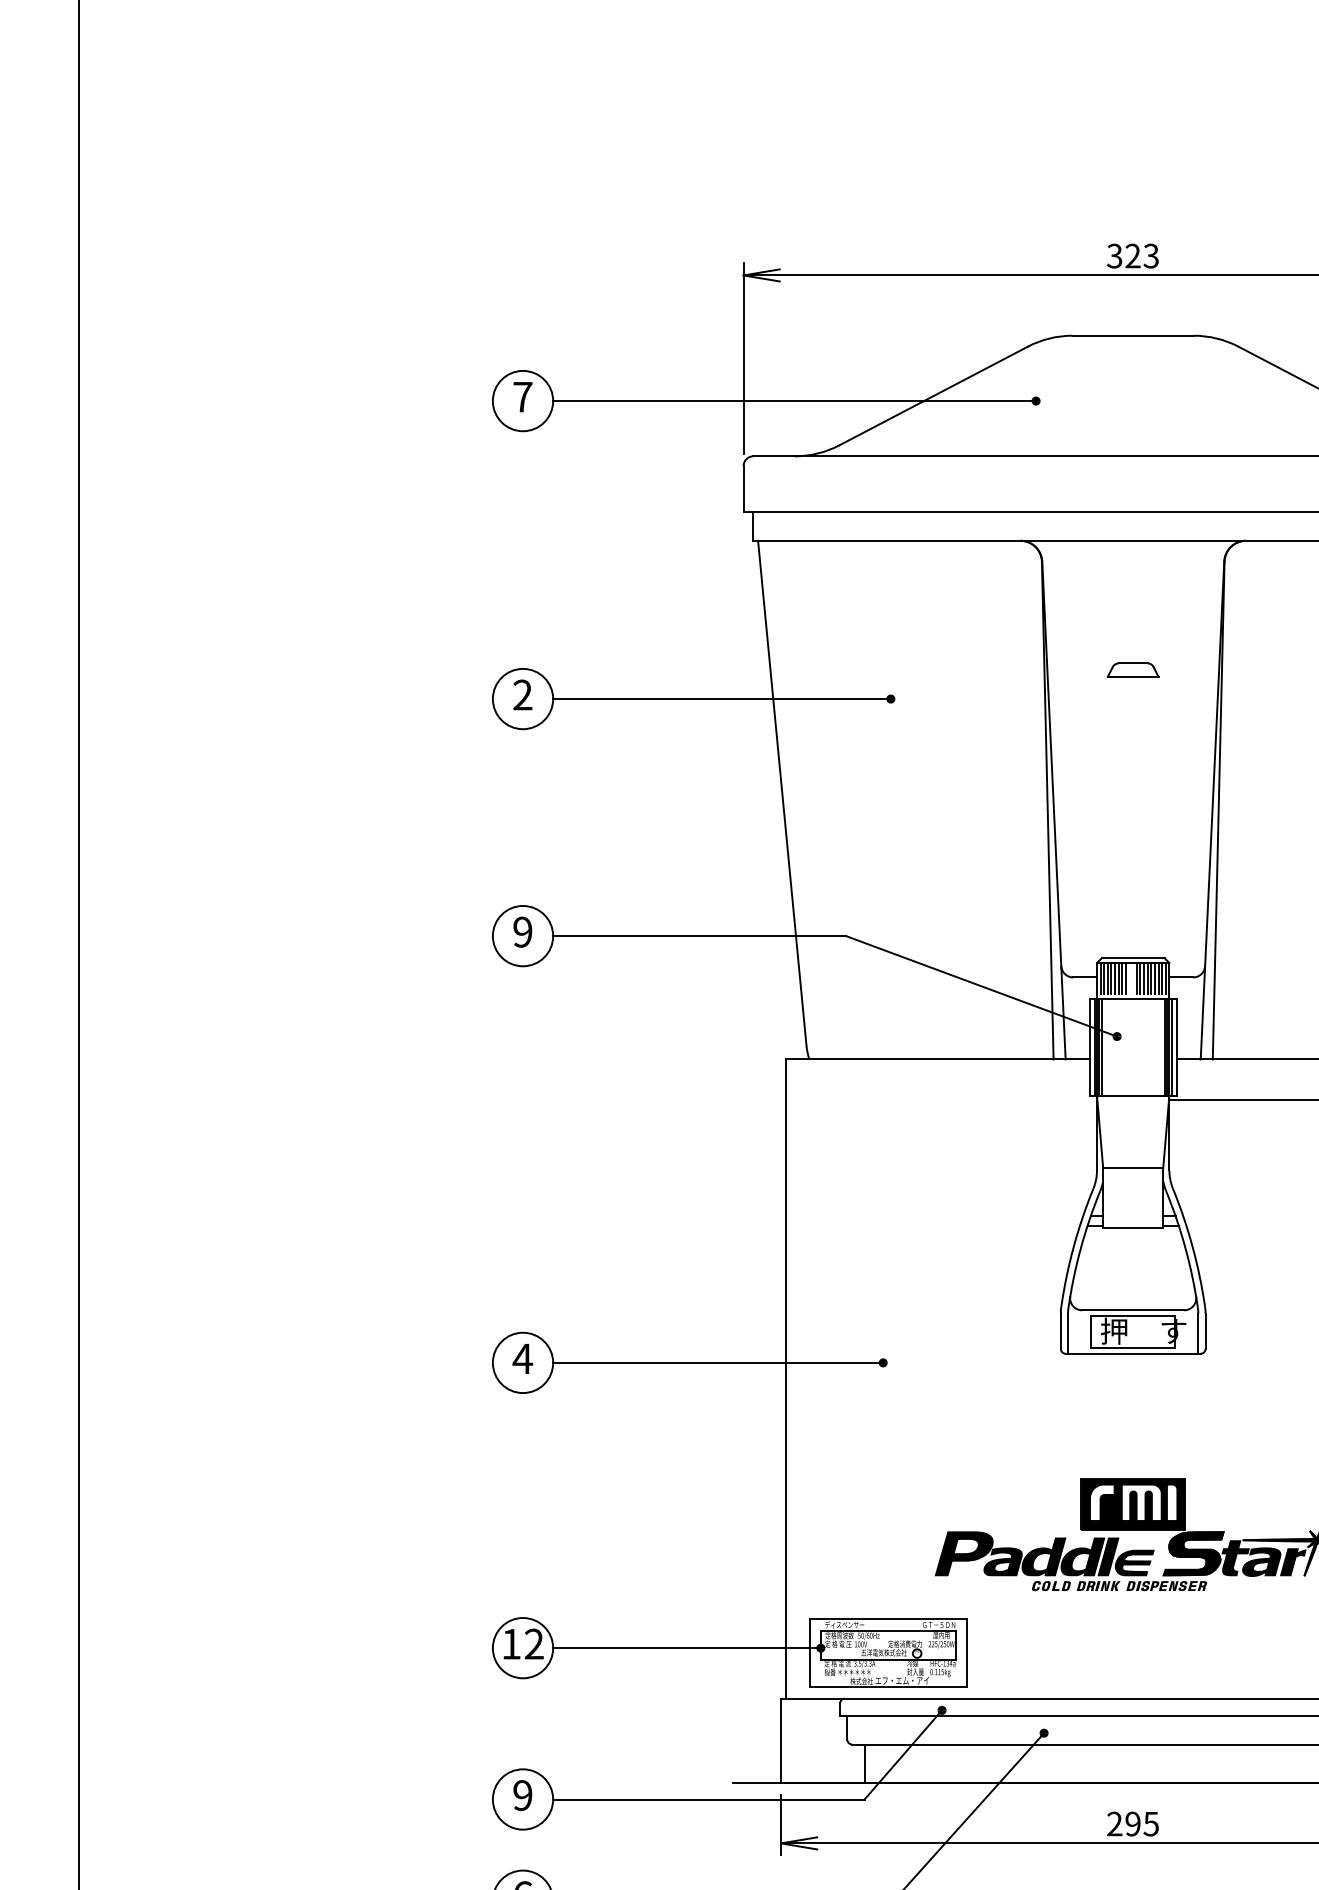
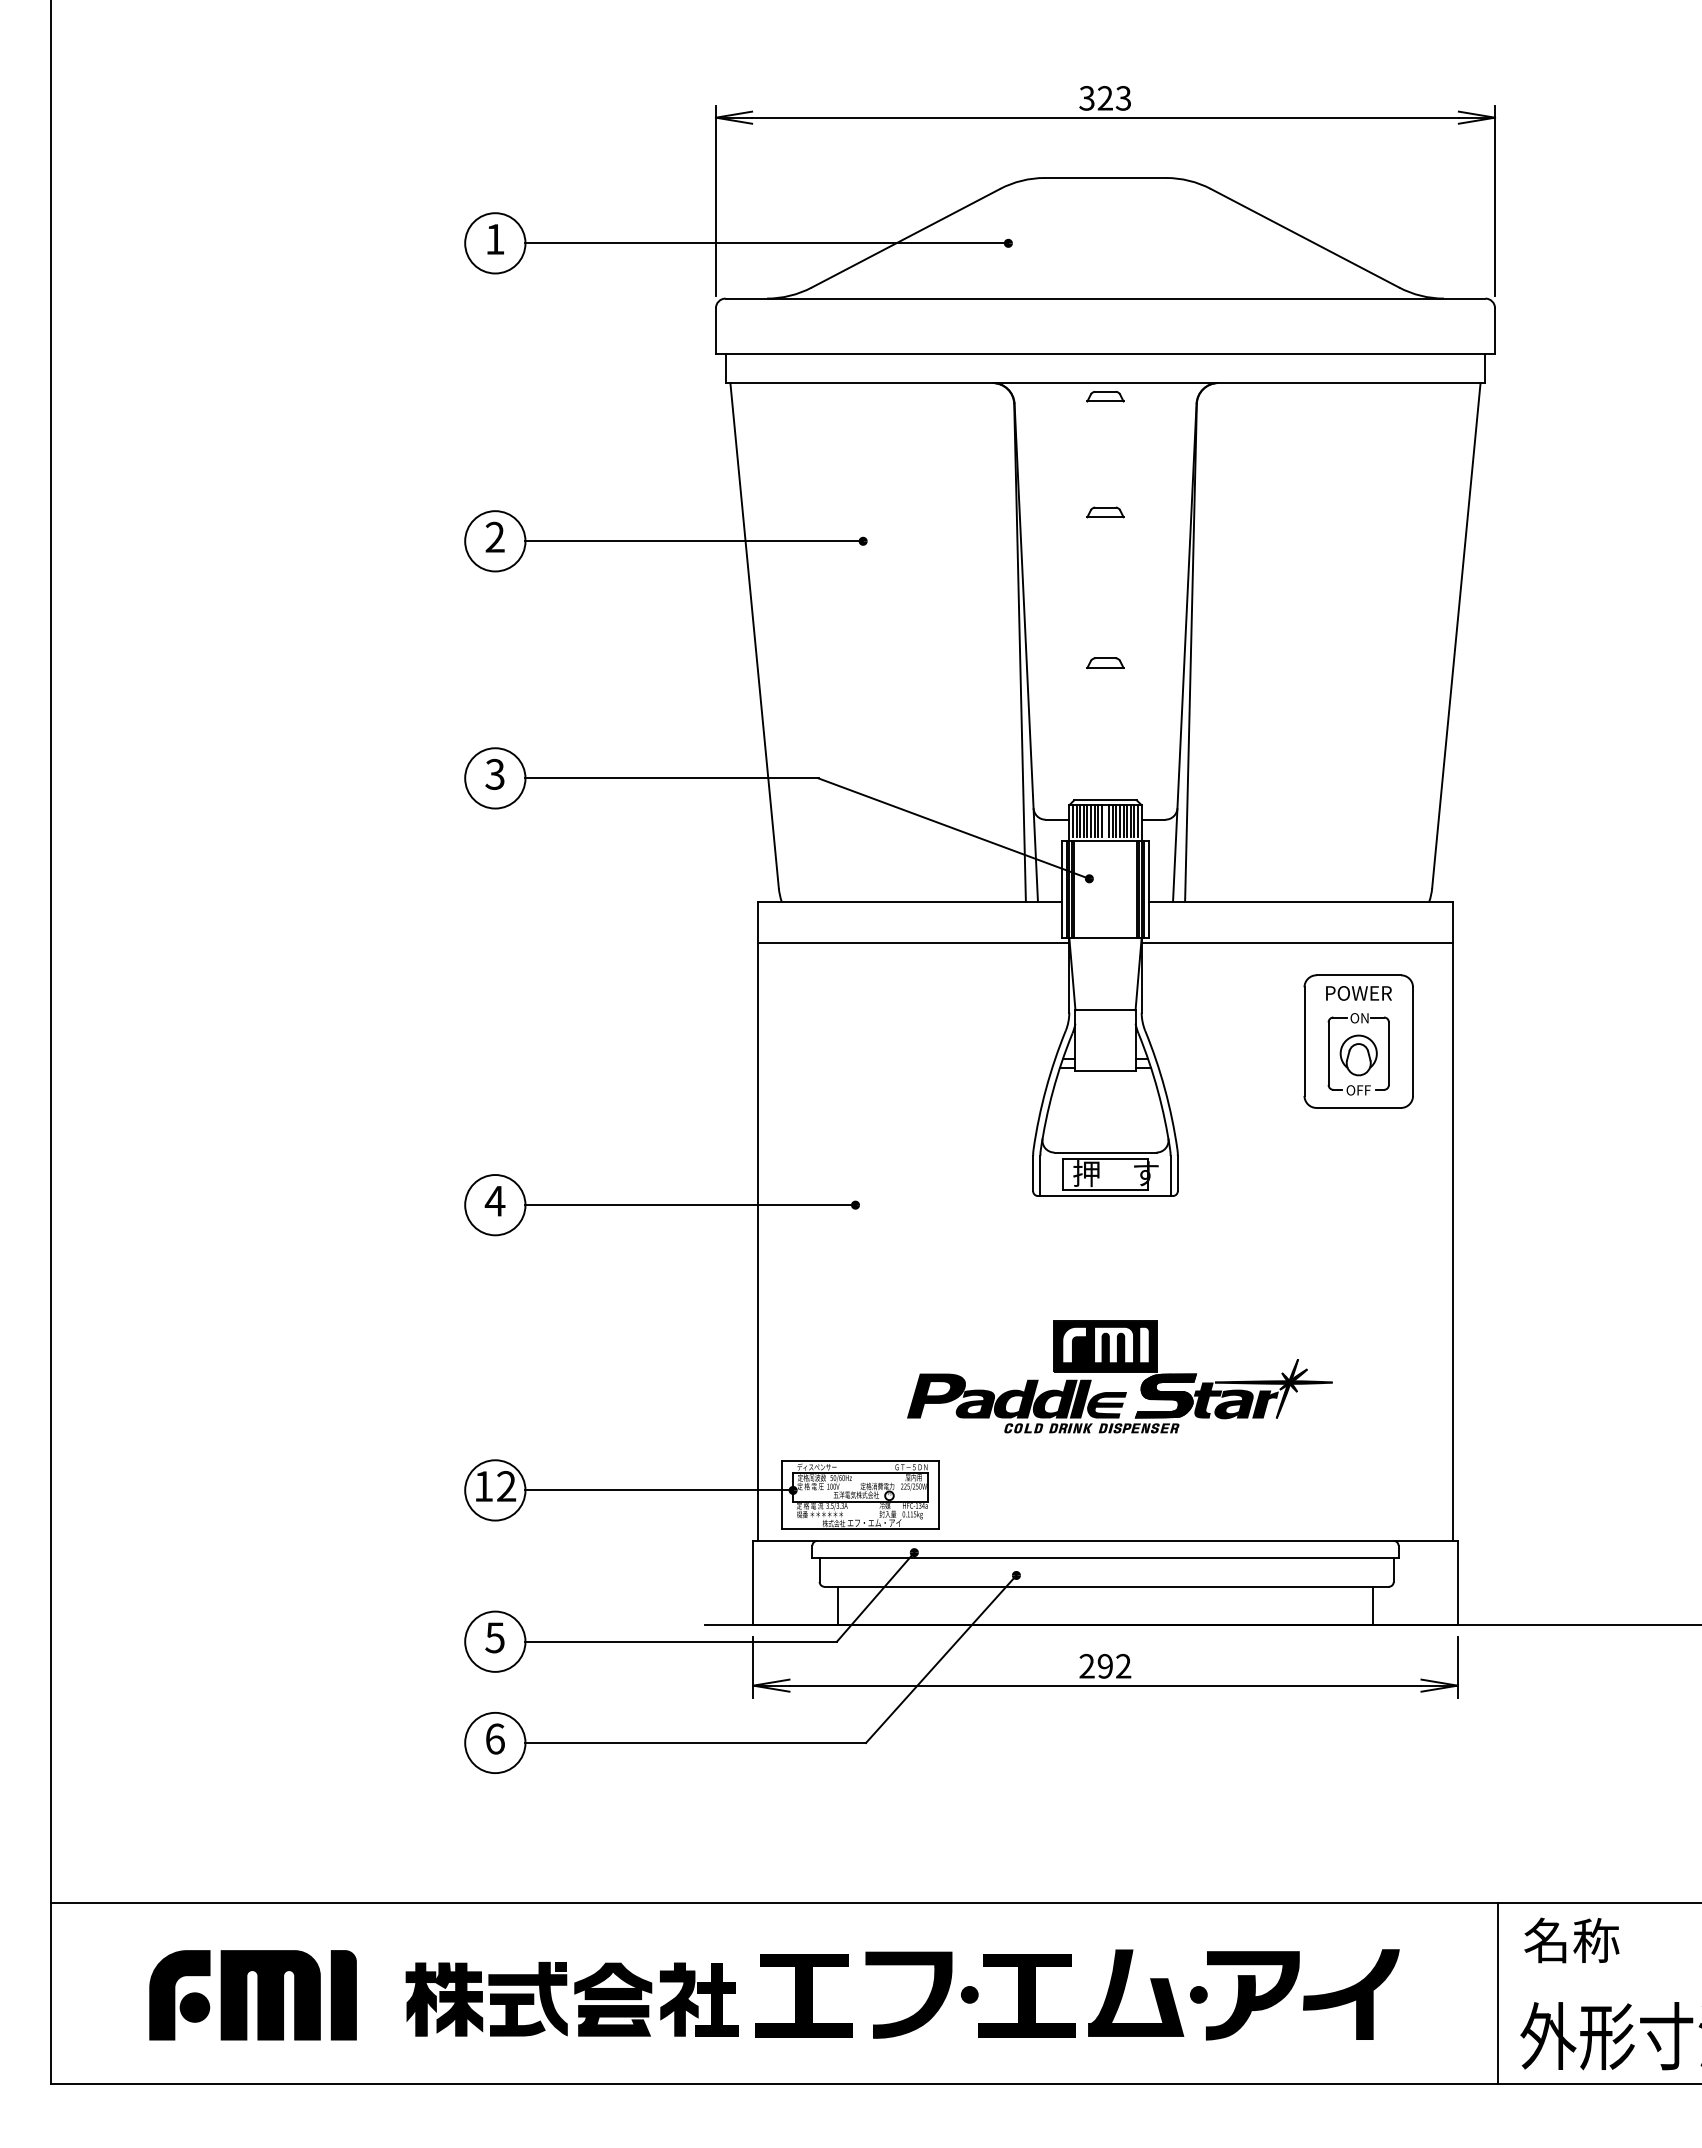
text: (523, 397) -> (495, 239), 7 -> 1
part: (1133, 554) -> (1105, 396), added
part: (1133, 670) -> (1105, 512), size x0.71
part: (1133, 820) -> (1105, 662), added
text: (522, 932) -> (494, 774), 9 -> 3
line: (1129, 978) -> (1101, 820), added
line: (941, 1100) -> (913, 942), added
text: (522, 1795) -> (494, 1637), 9 -> 5
text: (1151, 1823) -> (1123, 1665), 295 -> 292

